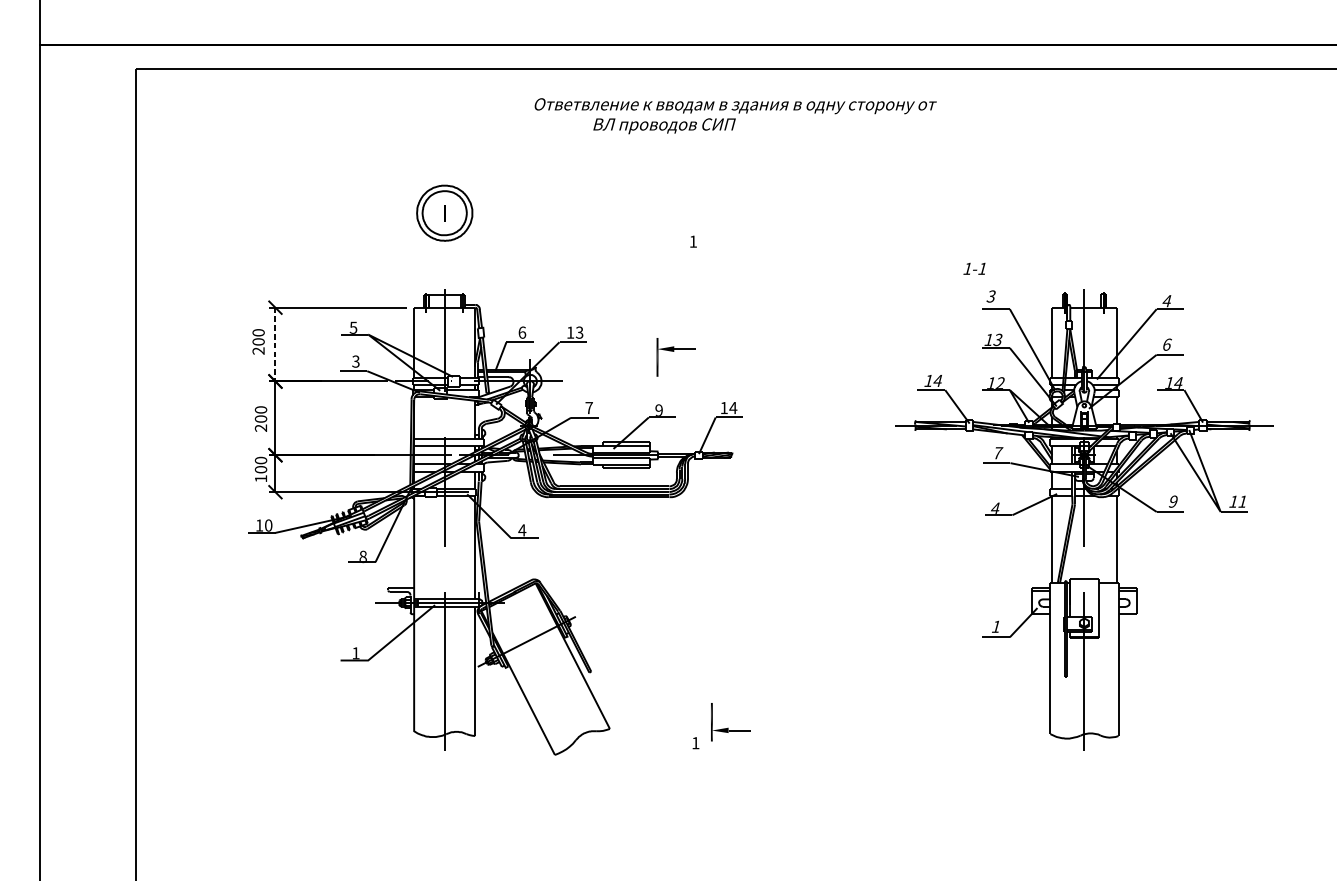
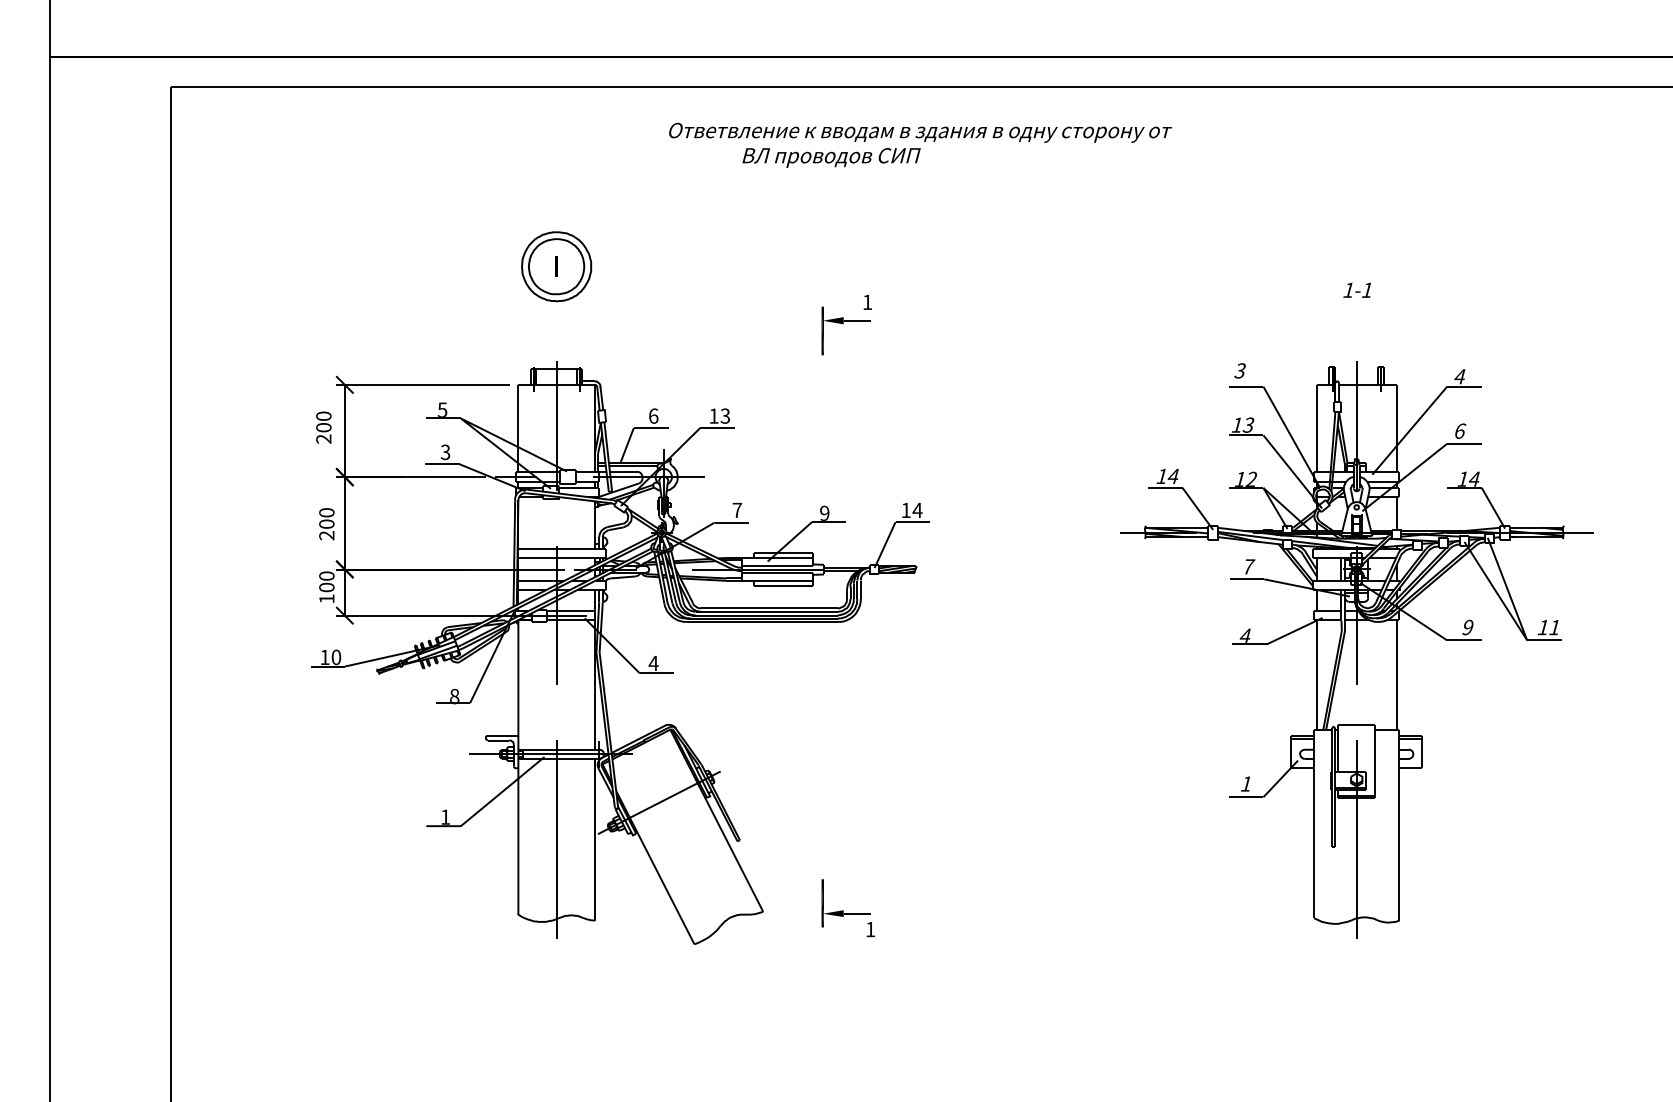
text: (973, 268) -> (1356, 289), moved
line: (275, 344) -> (344, 431), dashed -> solid
part: (674, 352) -> (843, 324), moved
part: (728, 727) -> (843, 910), moved

